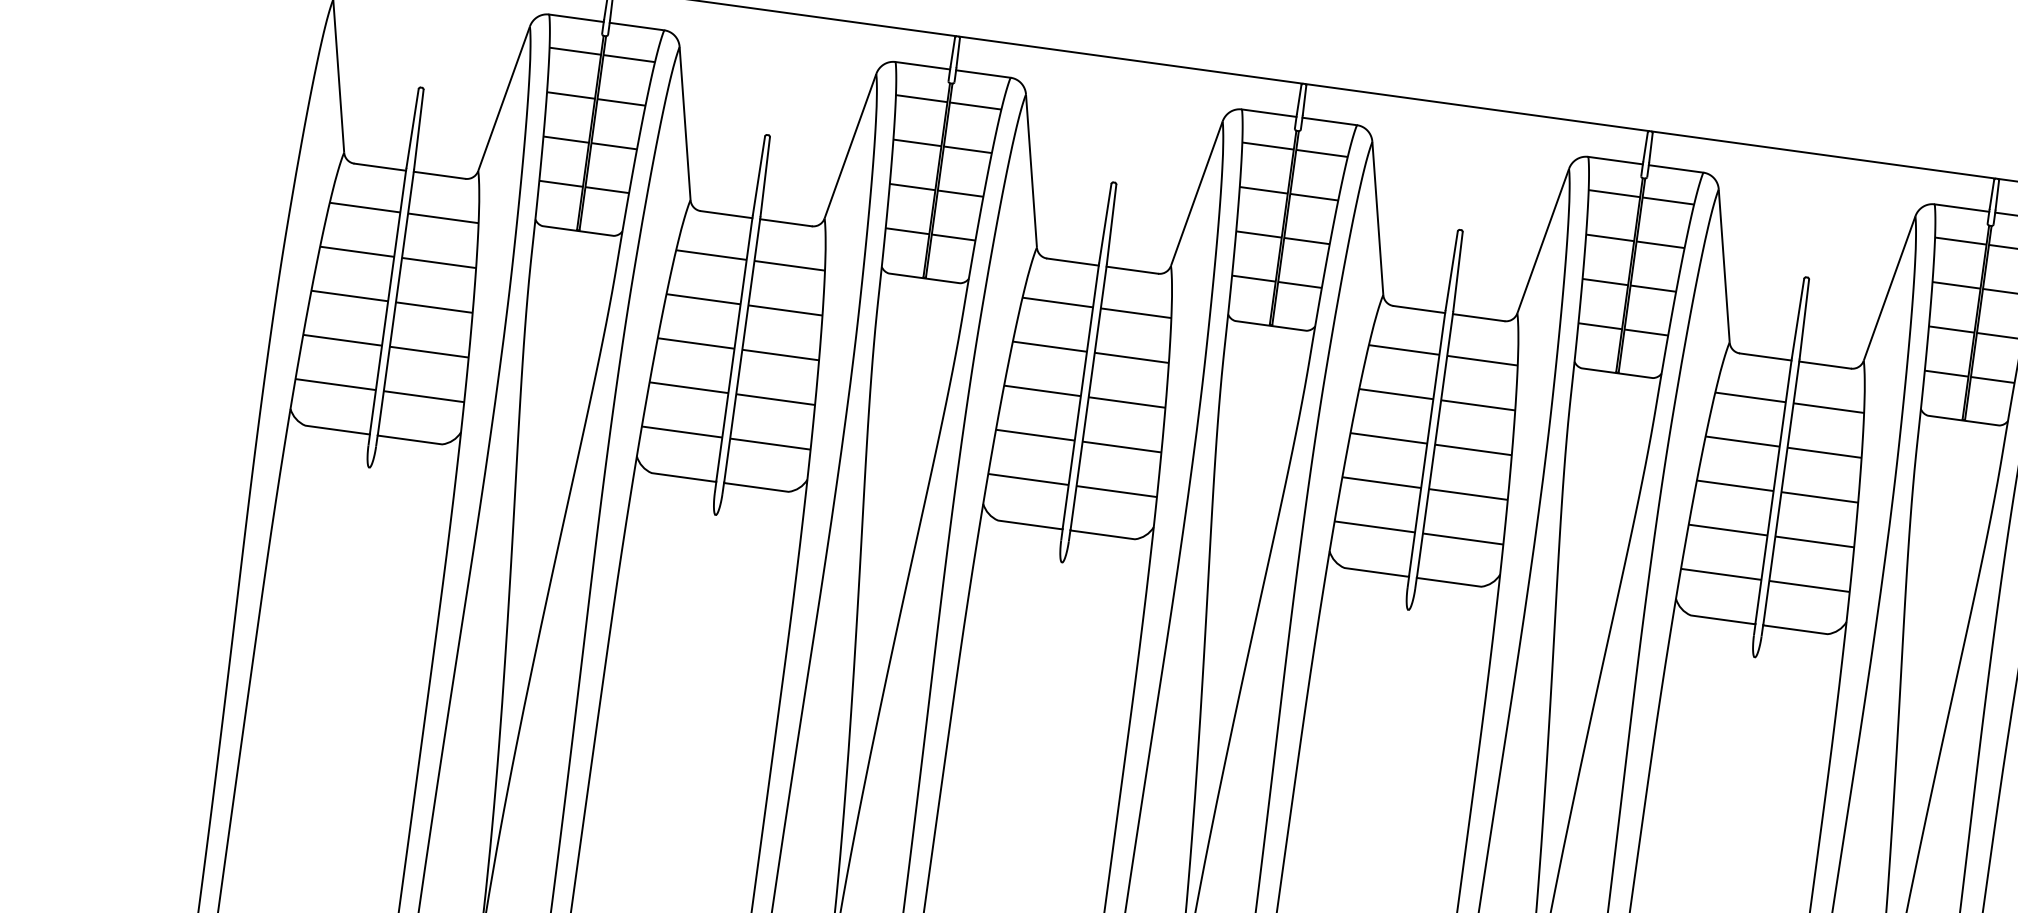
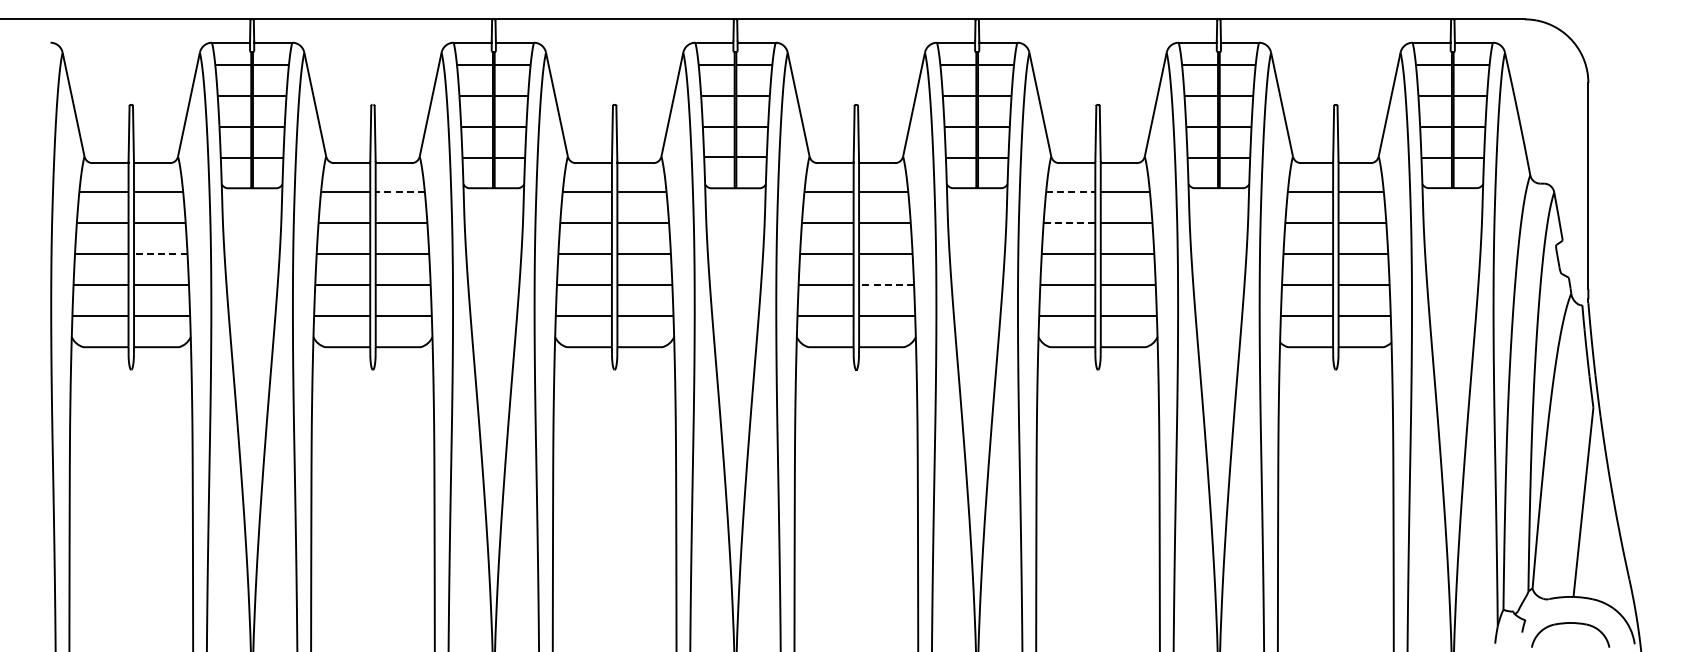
line: (789, 266) -> (400, 192), solid -> dashed
line: (433, 307) -> (160, 254), solid -> dashed
line: (1750, 397) -> (1070, 192), solid -> dashed
line: (1742, 441) -> (1069, 223), solid -> dashed
line: (1468, 494) -> (886, 285), solid -> dashed

